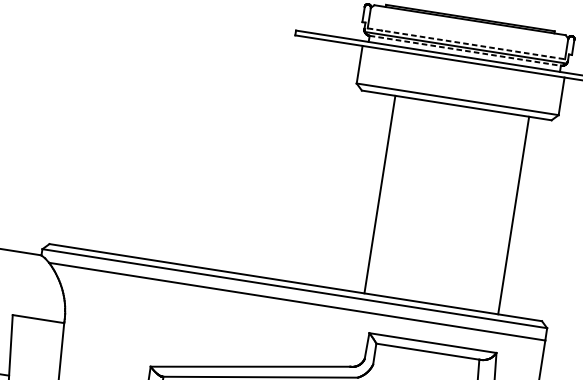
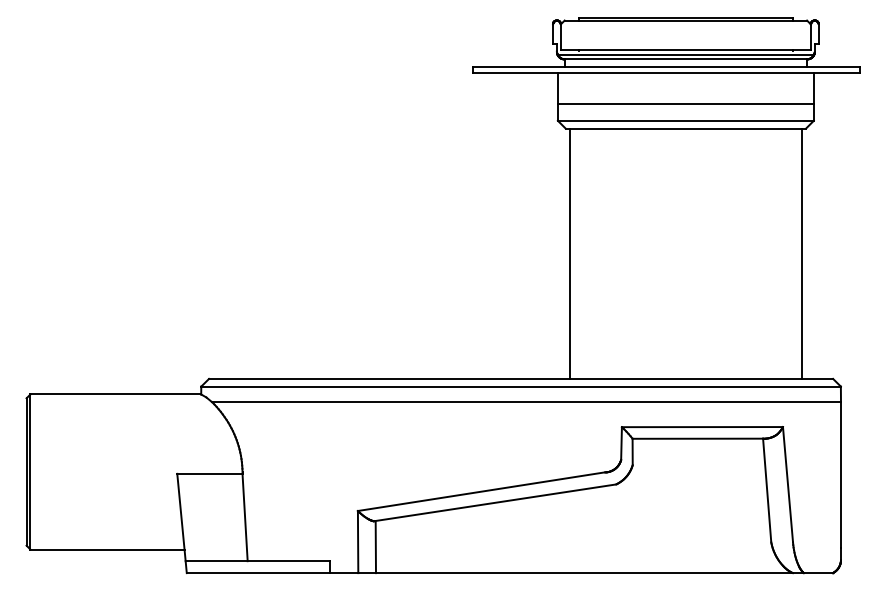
line: (466, 43) -> (686, 50), dashed -> solid
line: (465, 51) -> (686, 59), dashed -> solid
line: (459, 85) -> (685, 103), added
line: (380, 194) -> (570, 253), moved
line: (513, 215) -> (801, 253), moved

